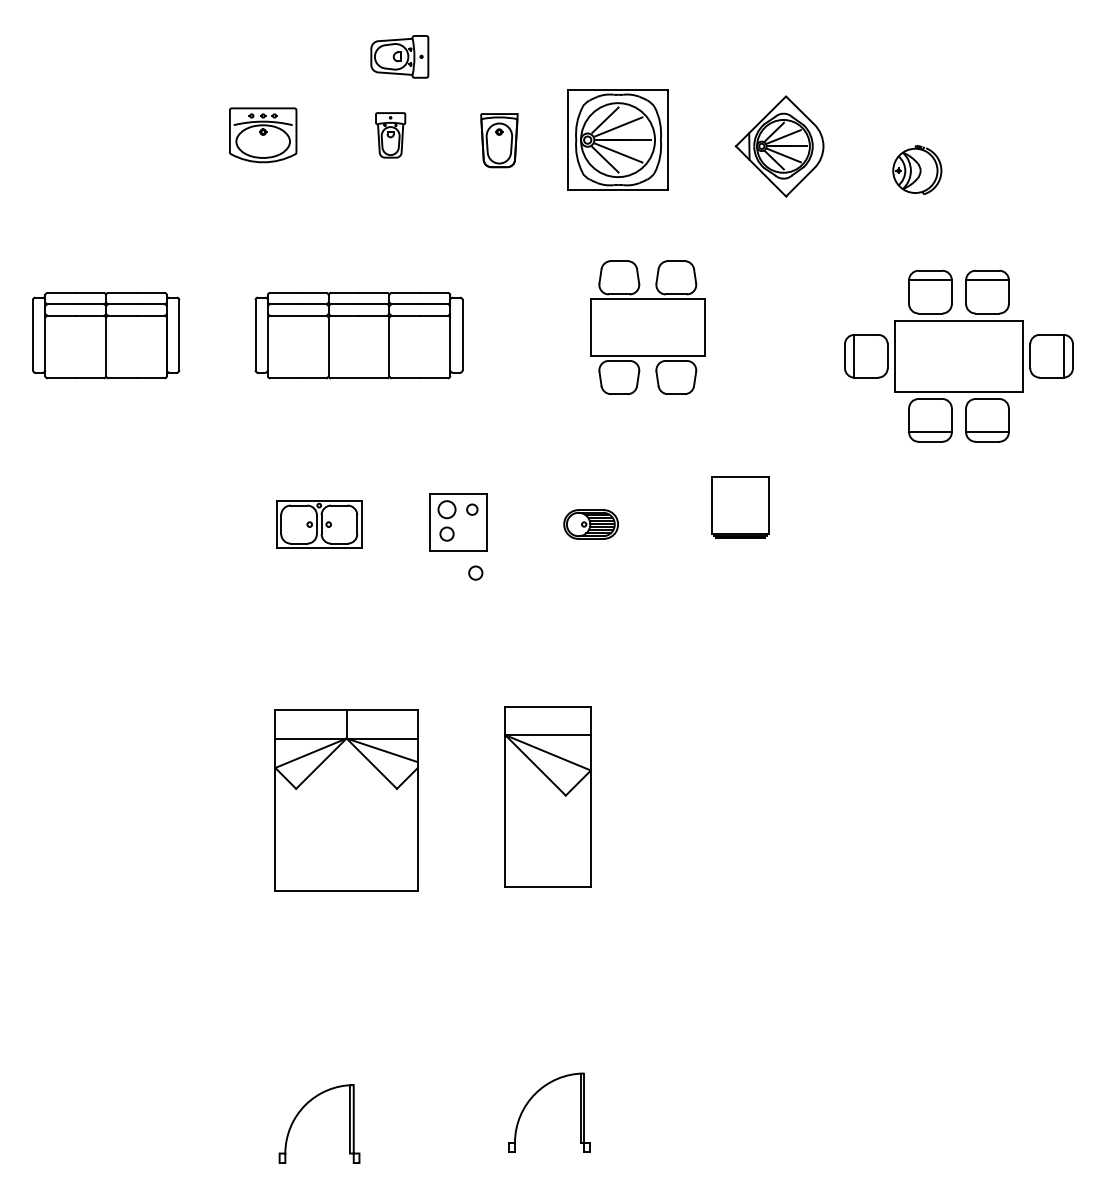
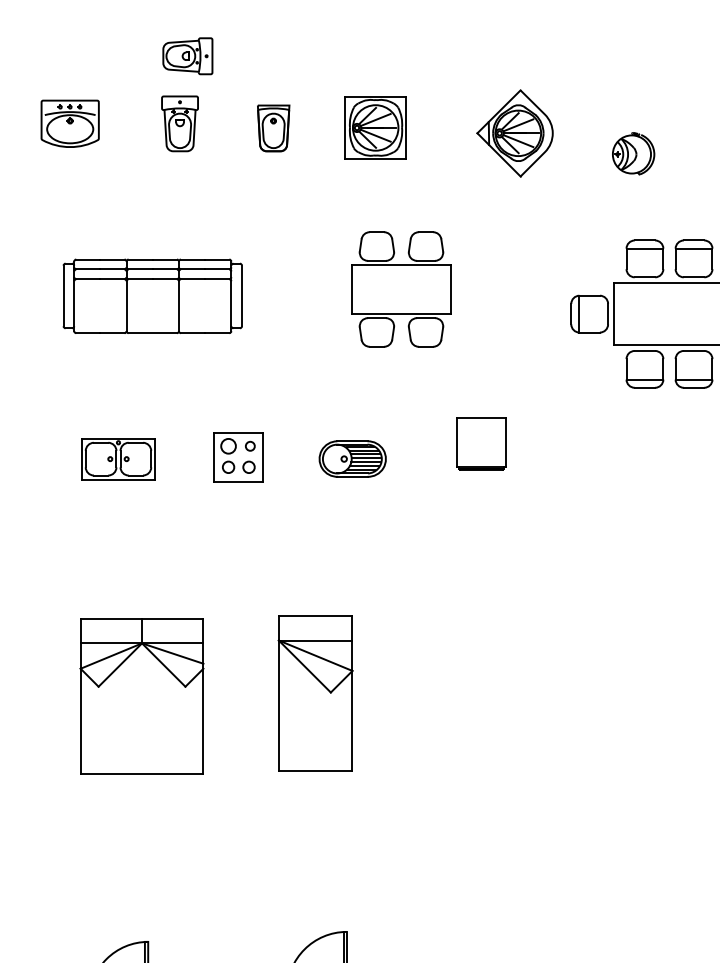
part: (390, 135) -> (179, 124), size x1.43
part: (617, 139) -> (375, 127), size x0.71
part: (590, 524) -> (352, 459), size x1.43
circle: (475, 572) -> (248, 466), moved

